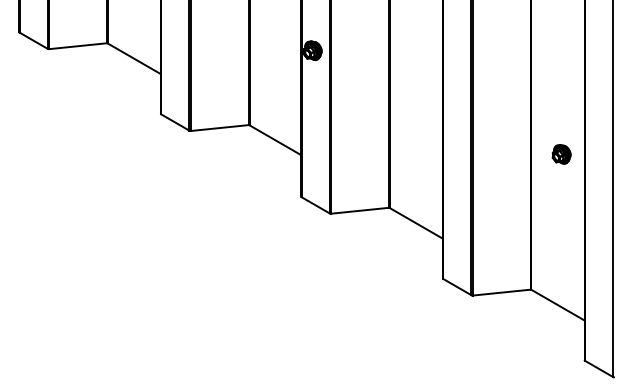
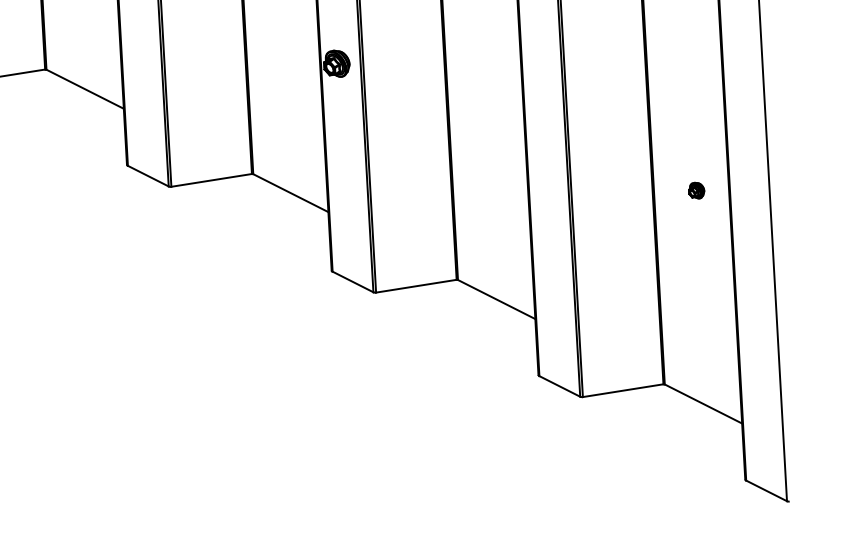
part: (561, 154) -> (696, 190), size x0.6

